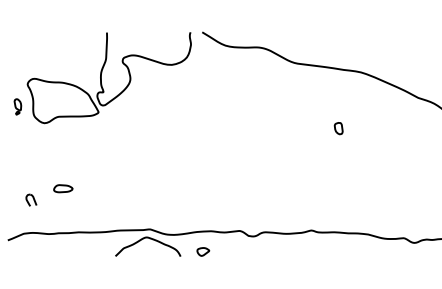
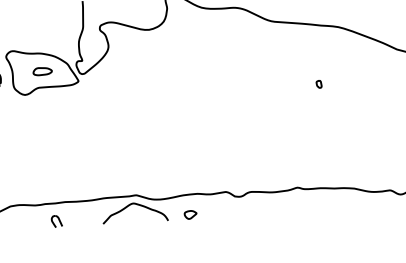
part: (338, 128) -> (318, 84), size x0.62
part: (63, 188) -> (42, 71), moved
part: (31, 199) -> (56, 220), moved

